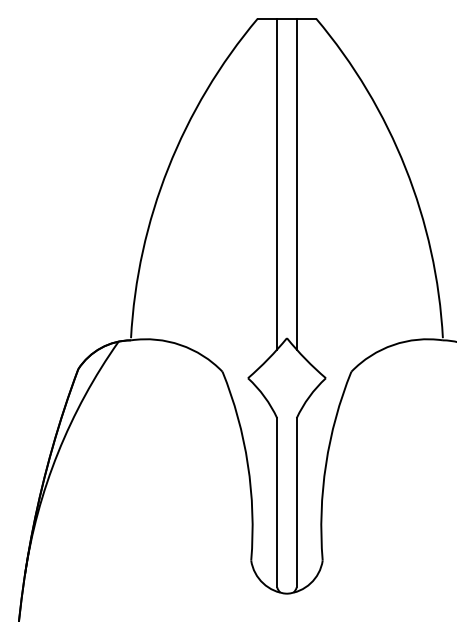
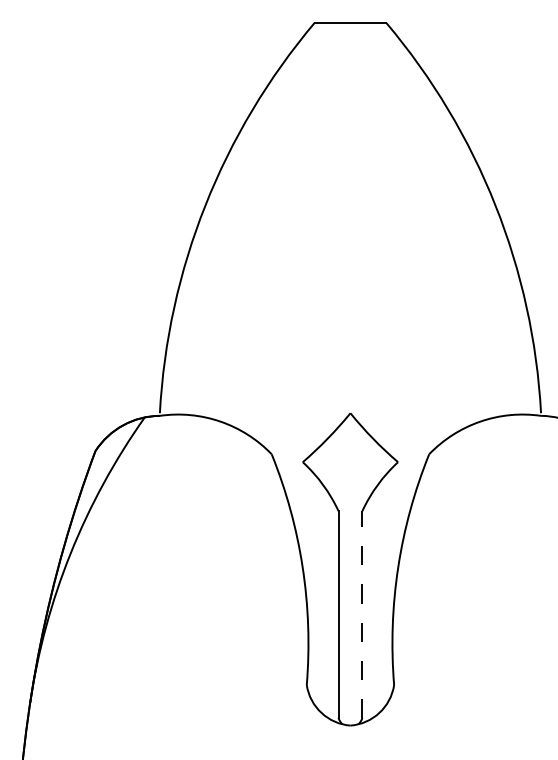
line: (277, 183) -> (338, 224), removed
line: (296, 183) -> (362, 224), removed
line: (296, 502) -> (362, 614), solid -> dashed

